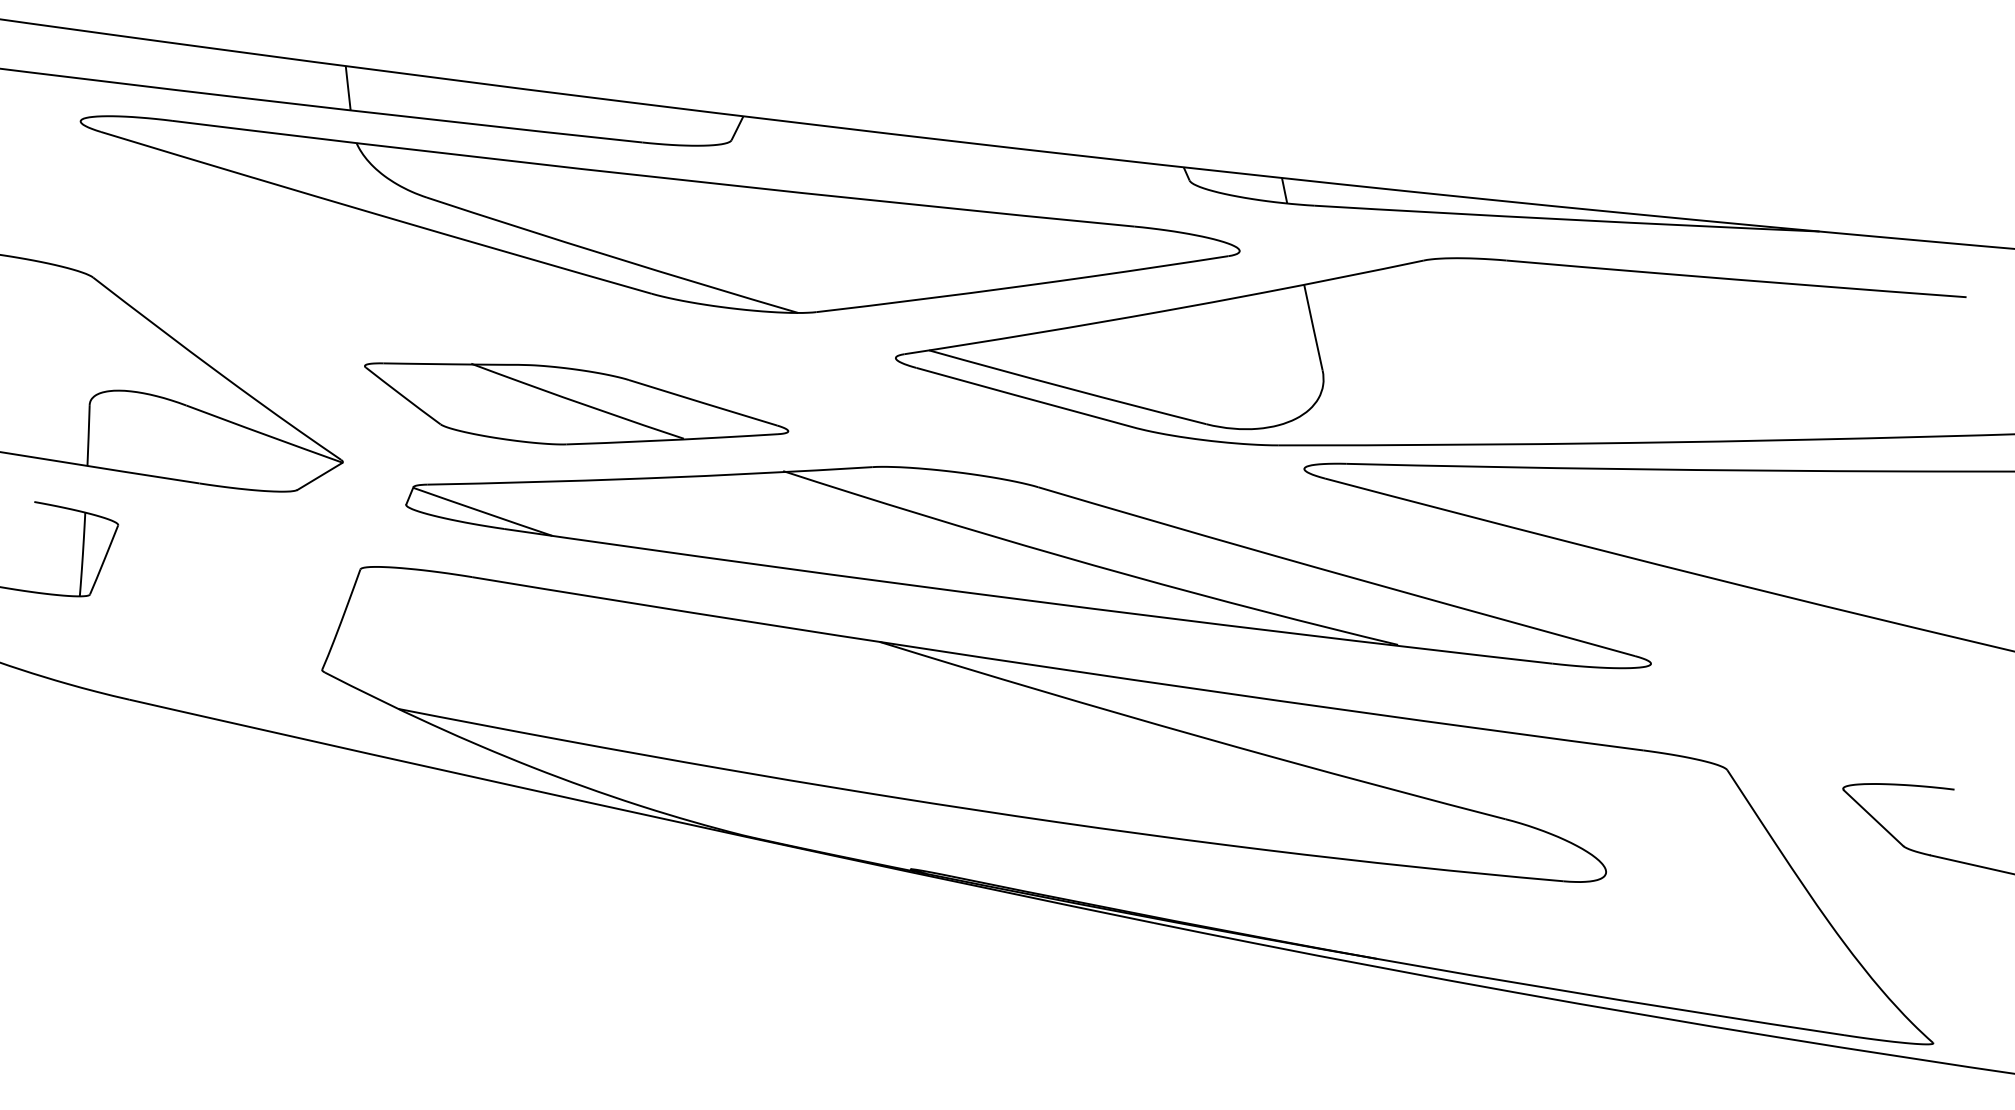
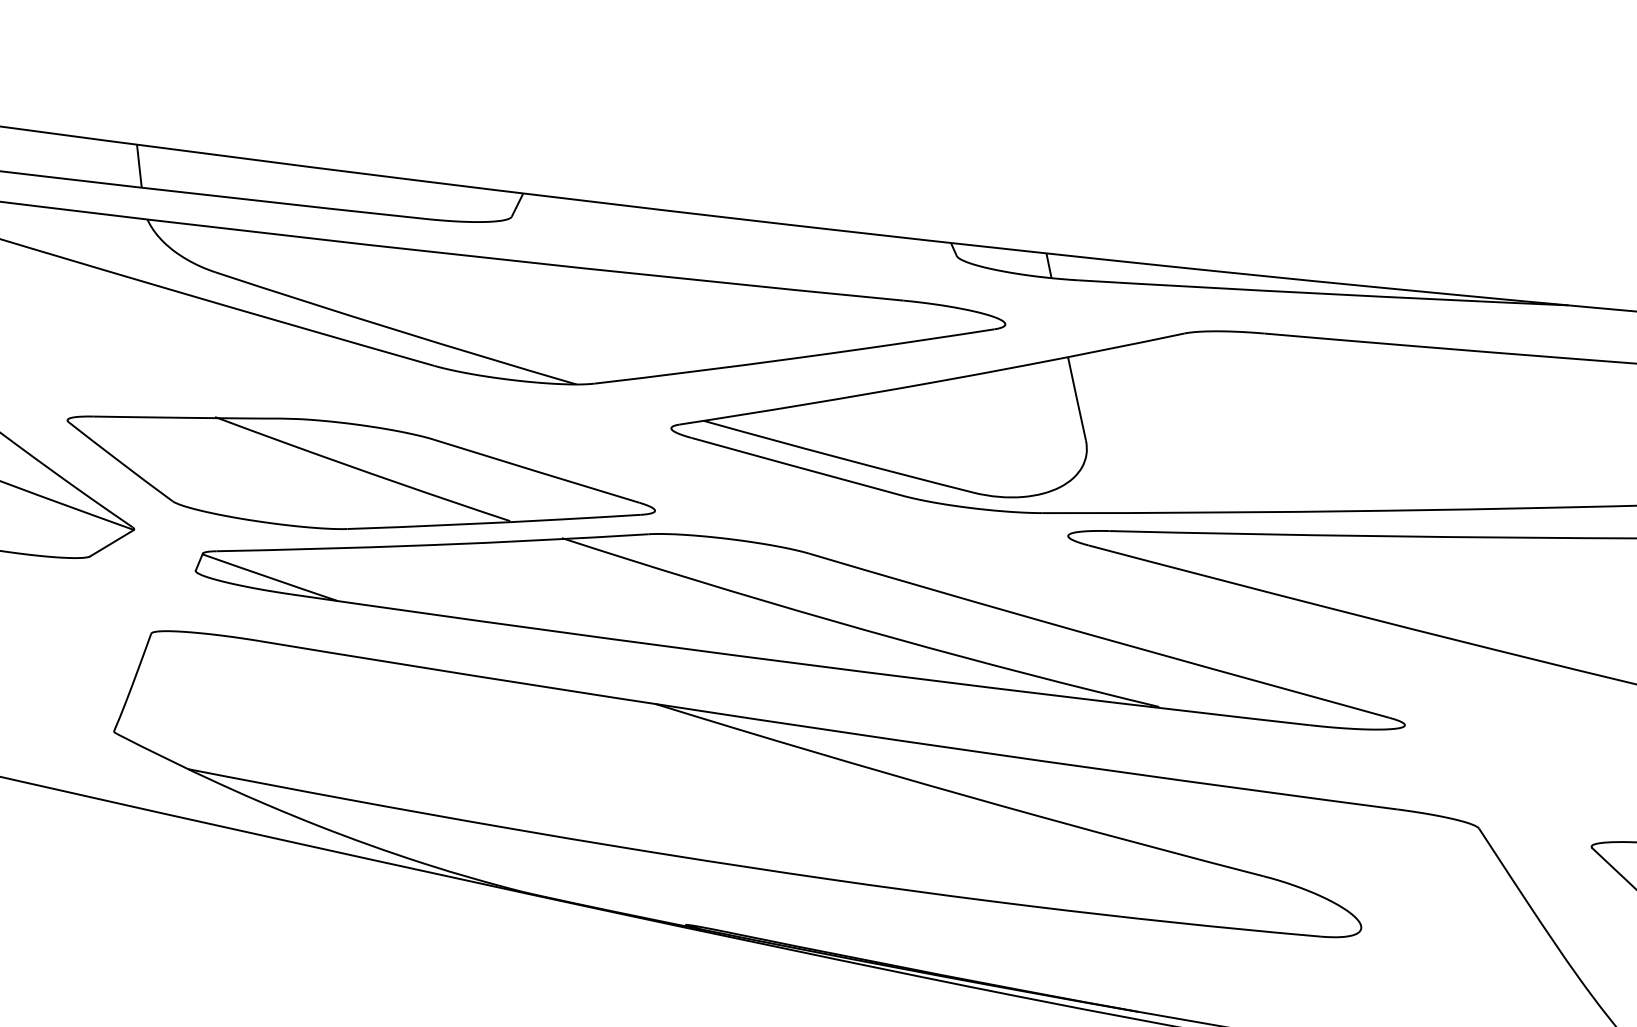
part: (576, 403) -> (361, 472), size x1.43

